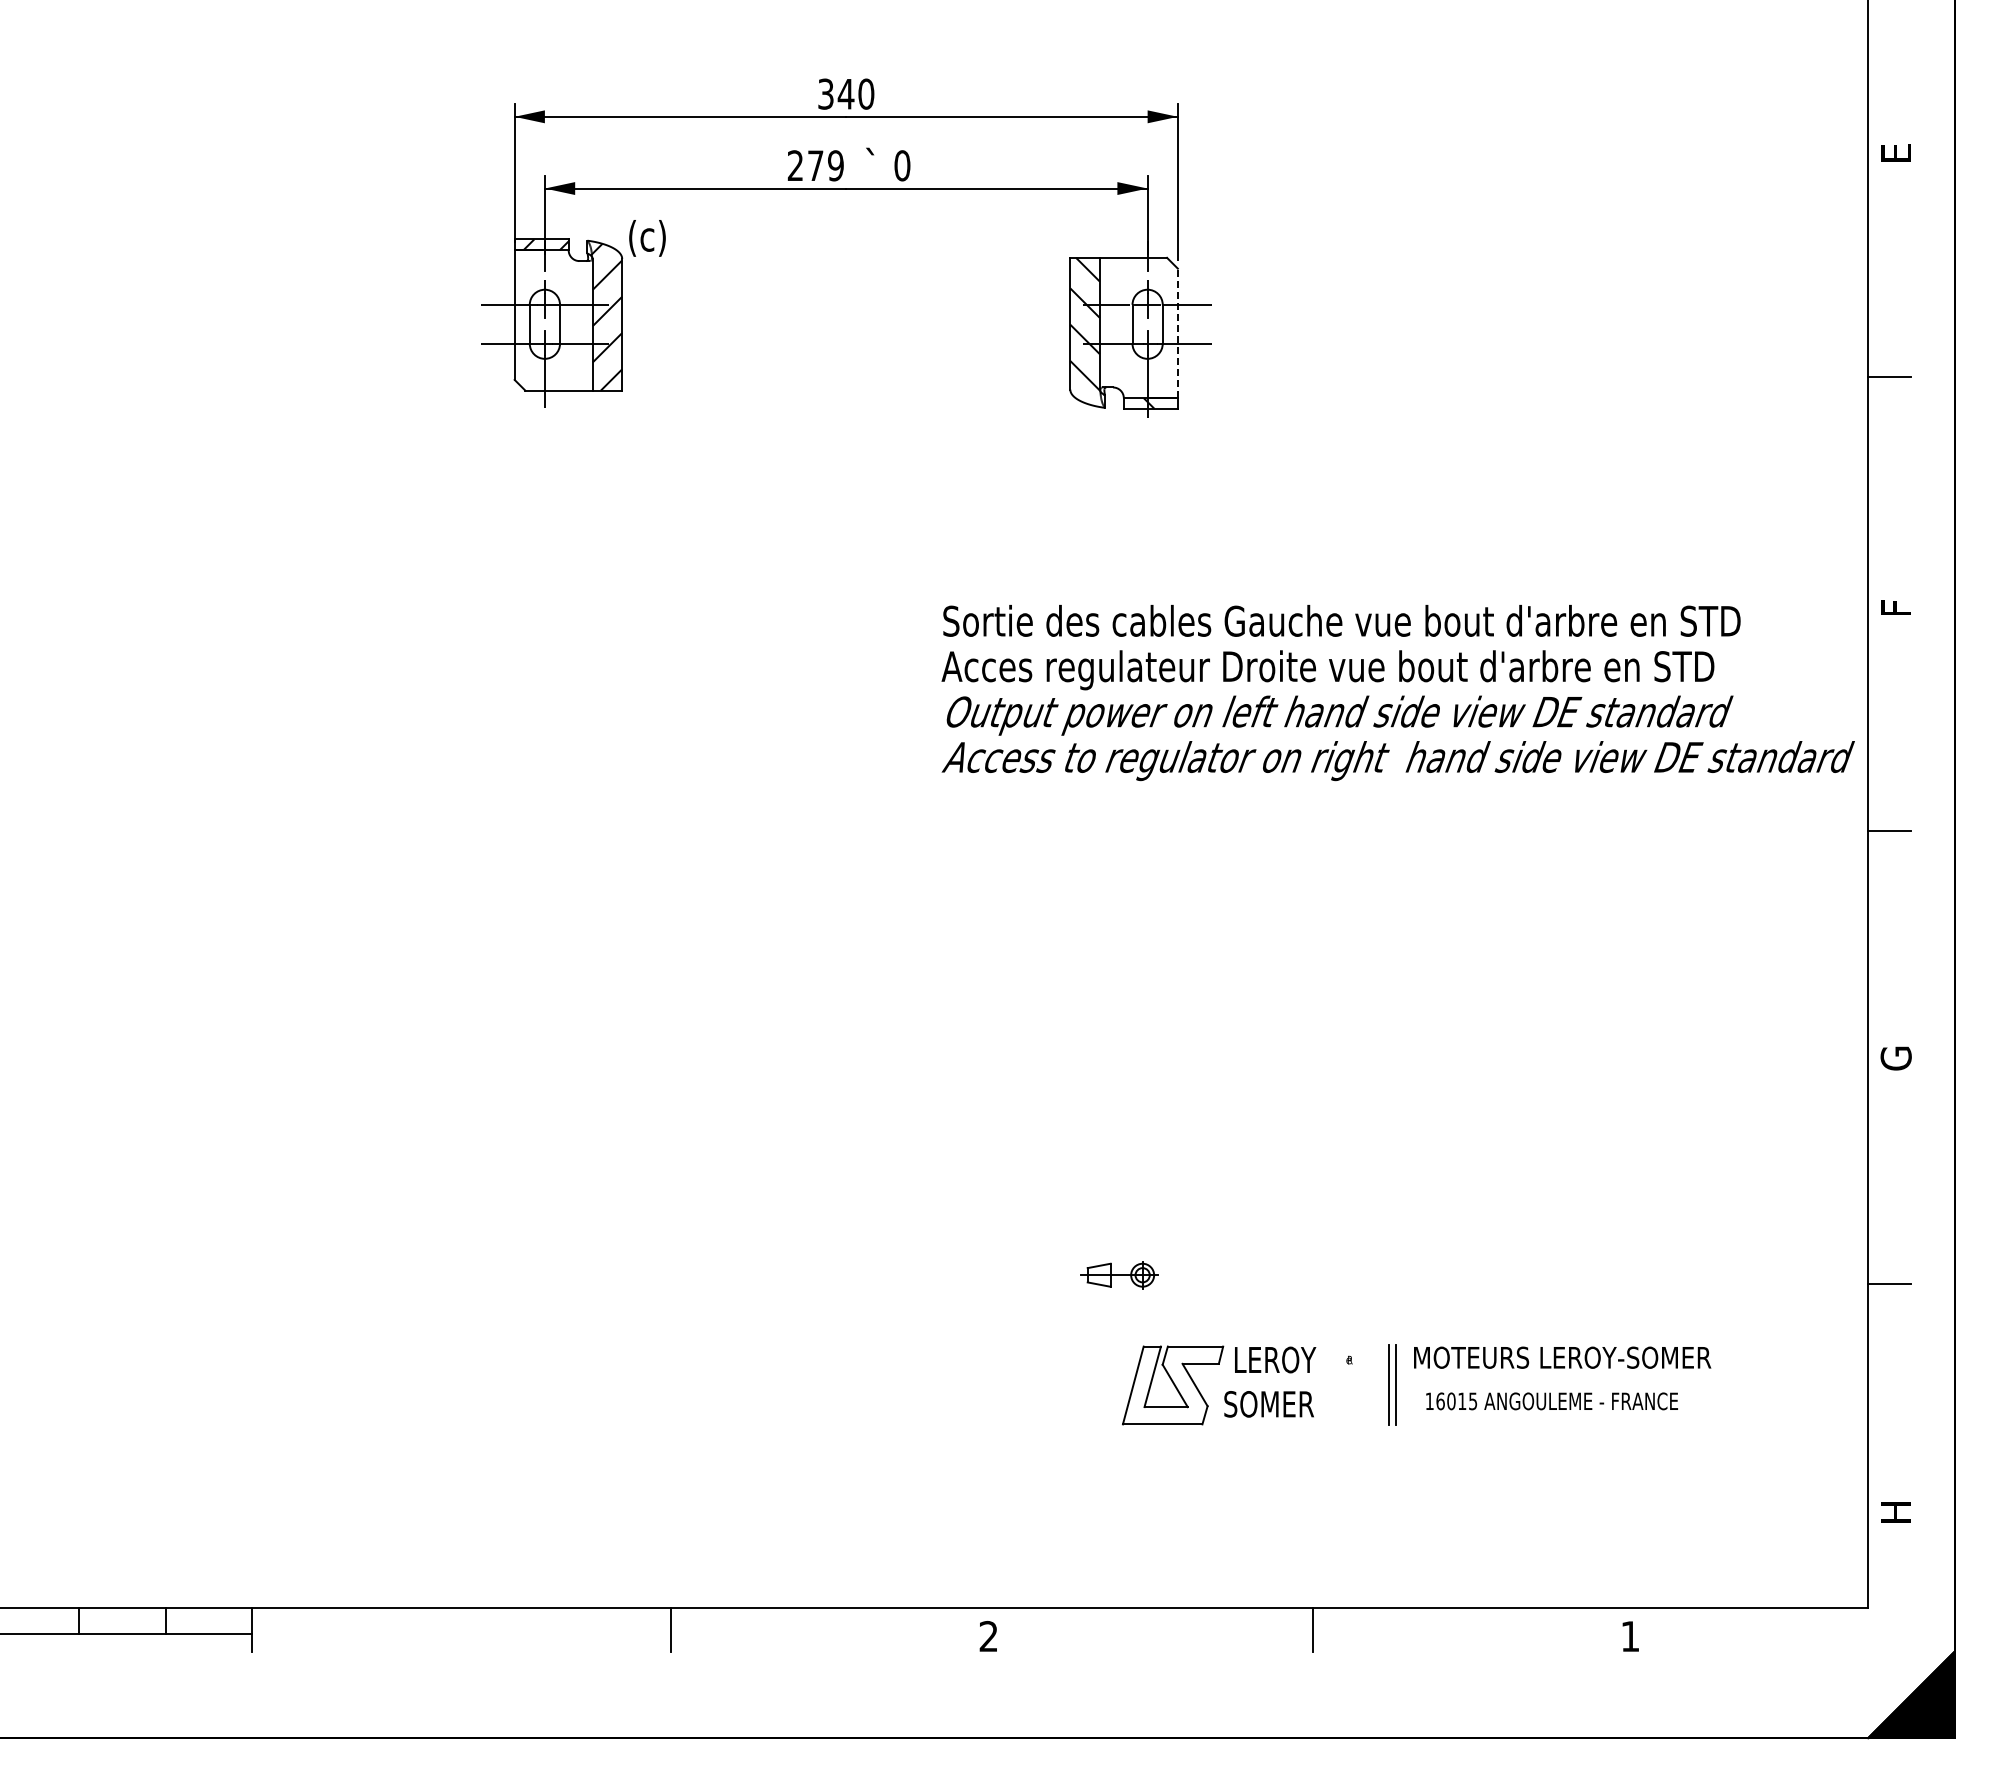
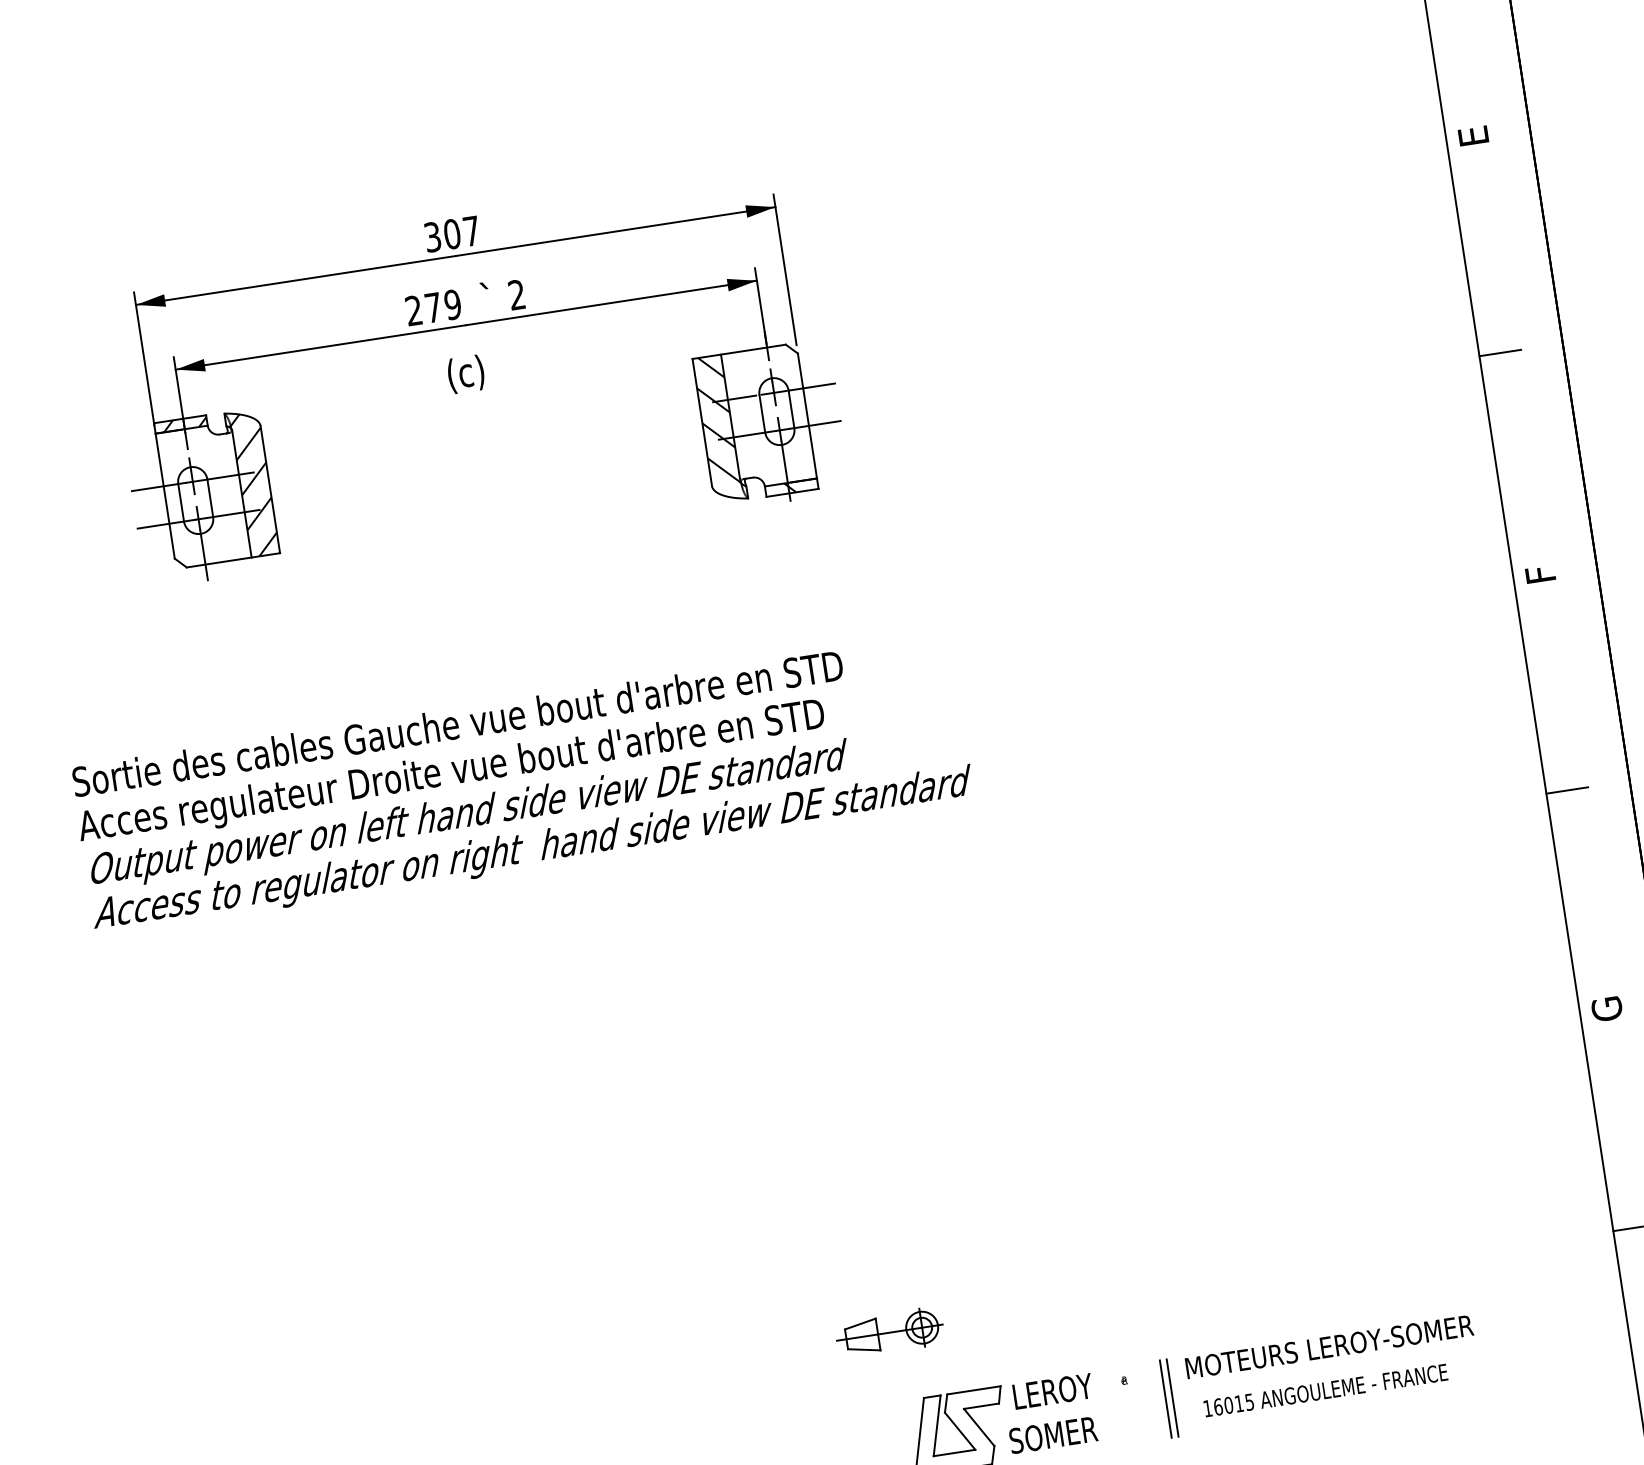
text: (855, 93) -> (461, 232), 340 -> 307
text: (902, 165) -> (517, 294), 0 -> 2
text: (647, 238) -> (466, 374), moved
line: (1177, 333) -> (807, 416), dashed -> solid
text: (1397, 693) -> (522, 785), moved
part: (1118, 1275) -> (889, 1333), size x1.43

